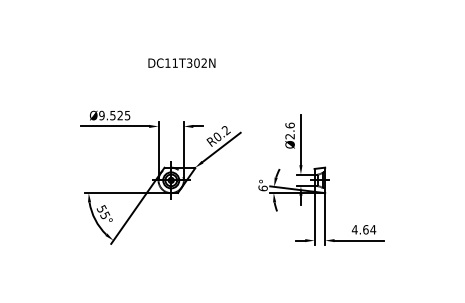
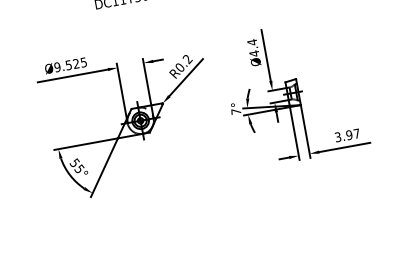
text: (289, 130) -> (252, 47), Ø2.6 -> Ø4.4
text: (262, 188) -> (235, 112), 6° -> 7°
text: (363, 229) -> (346, 135), 4.64 -> 3.97

